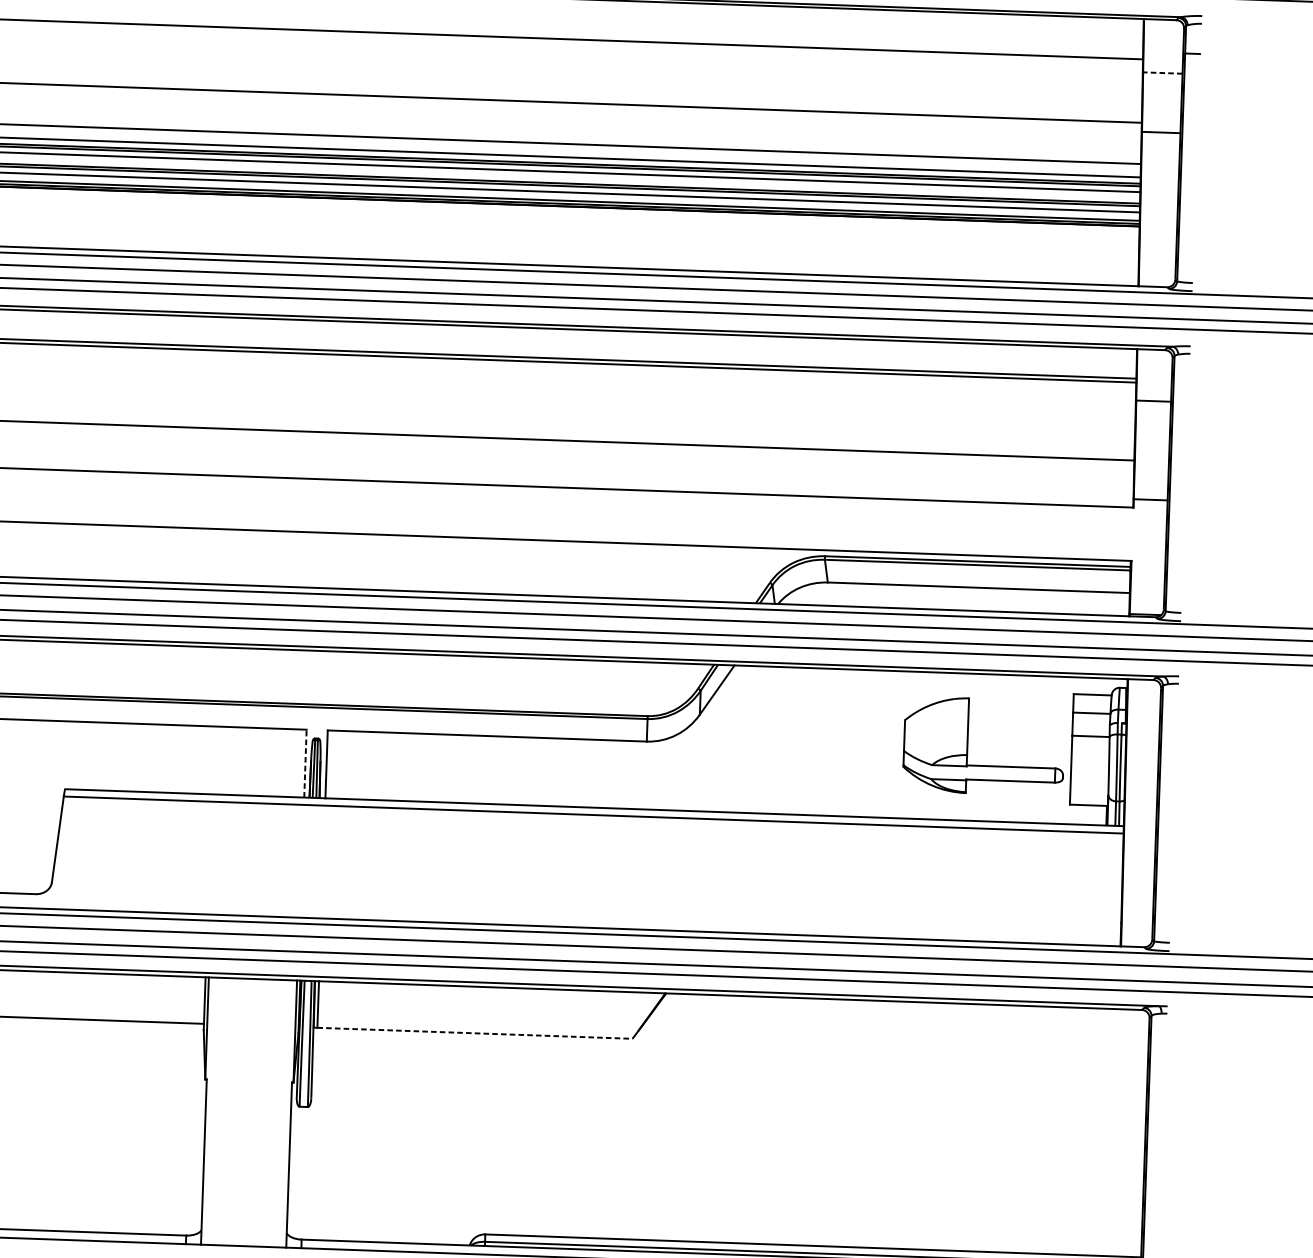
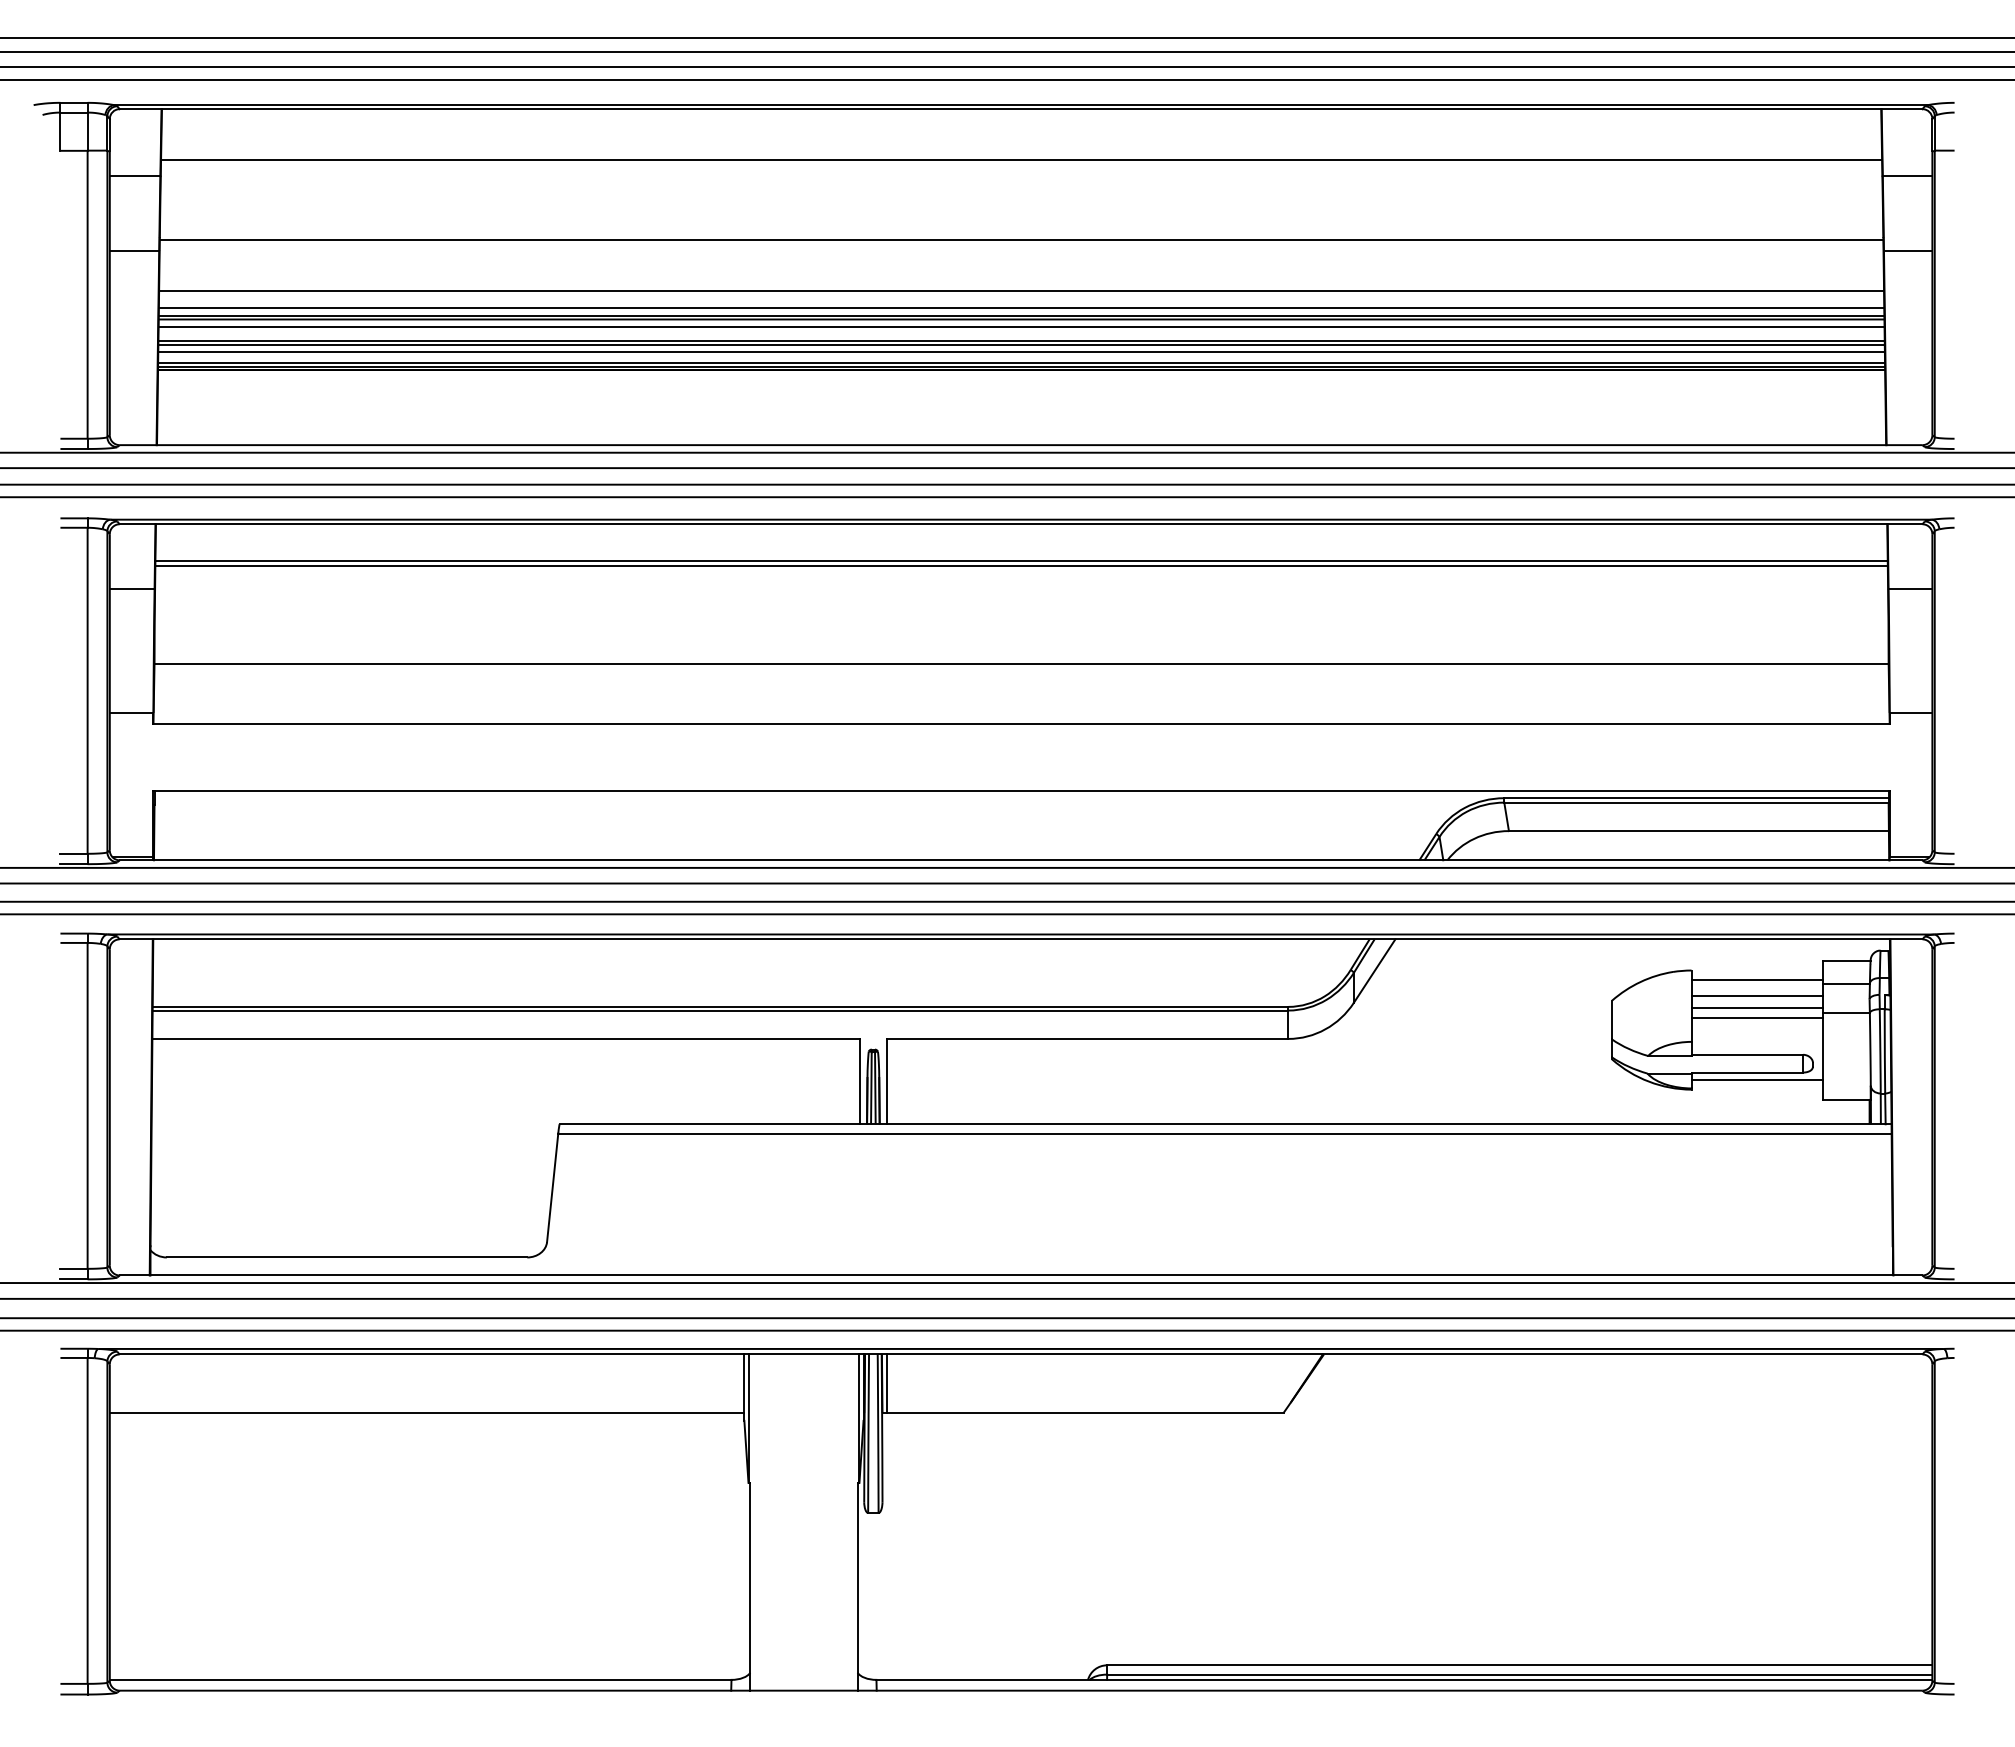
line: (1162, 73) -> (1907, 176), dashed -> solid
line: (1020, 708) -> (1756, 980), added
line: (1020, 720) -> (1756, 995), added
line: (1019, 729) -> (1756, 1007), added
line: (1019, 738) -> (1756, 1018), added
line: (305, 763) -> (860, 1081), dashed -> solid
line: (1017, 786) -> (1756, 1079), added
line: (475, 1033) -> (1085, 1413), dashed -> solid

